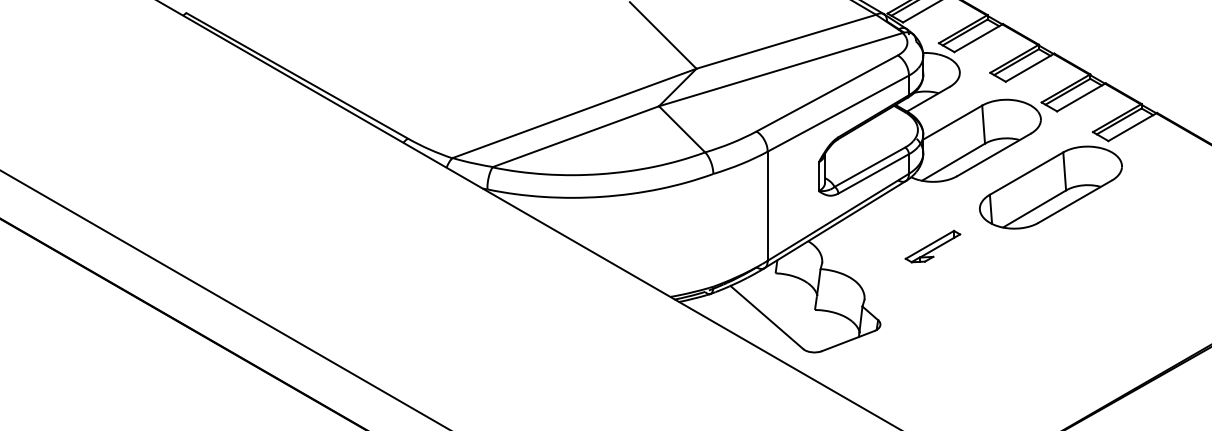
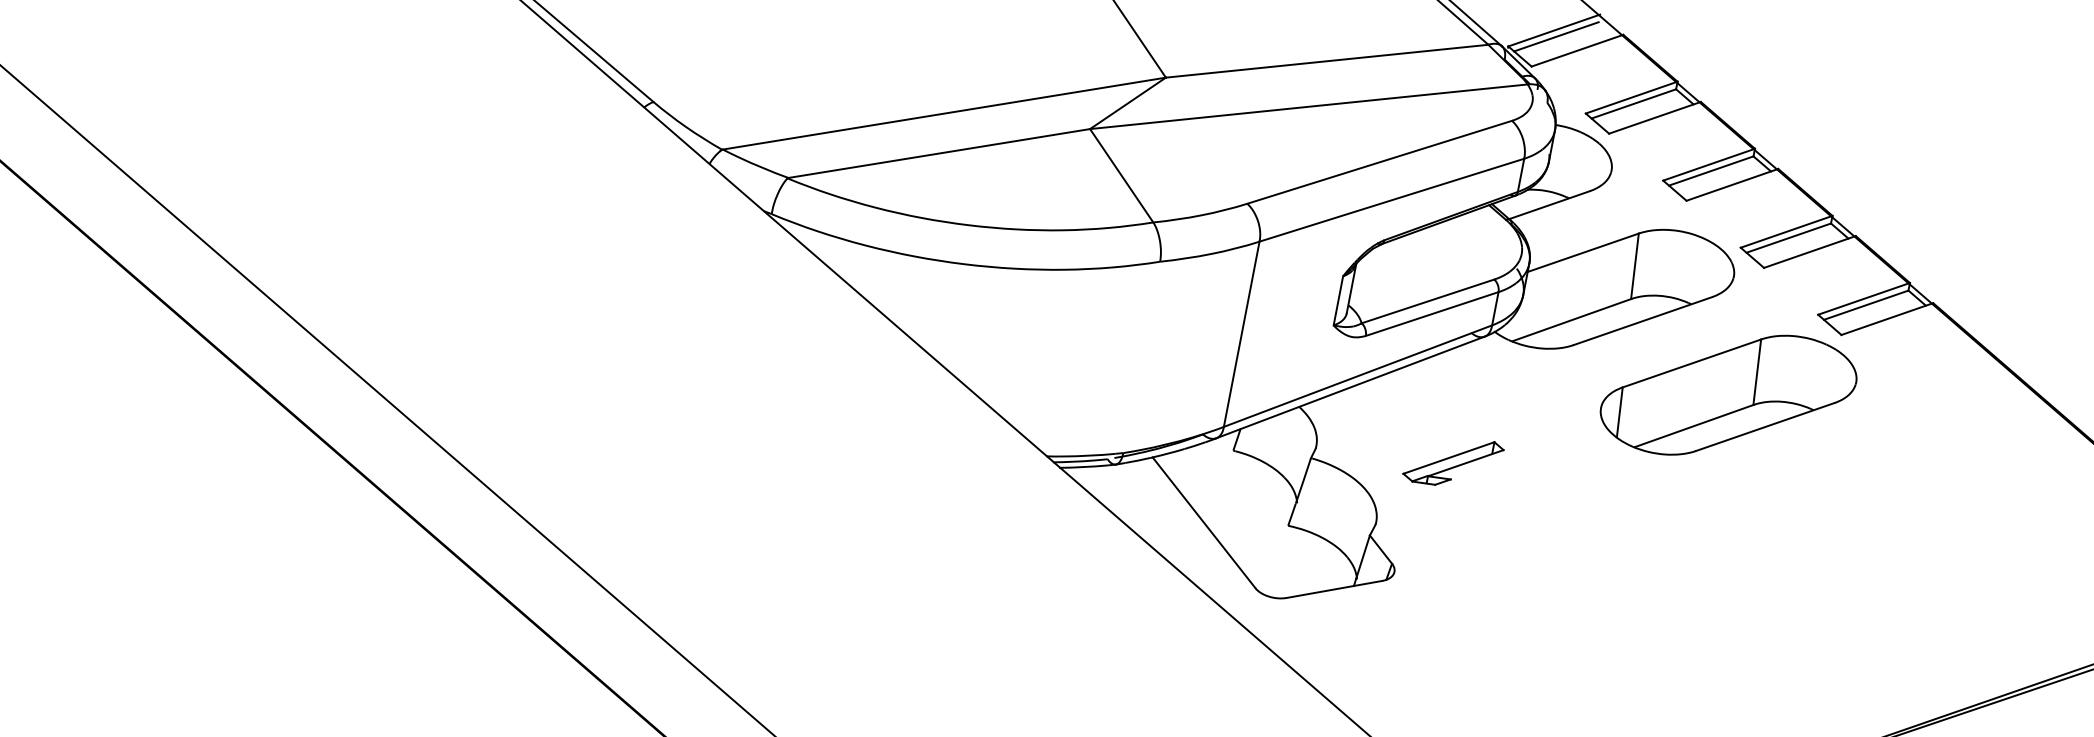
part: (932, 246) -> (1452, 461), moved

